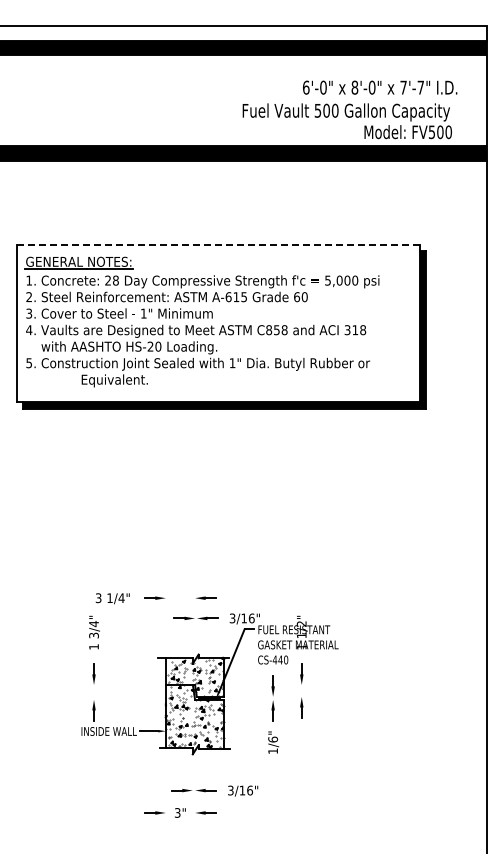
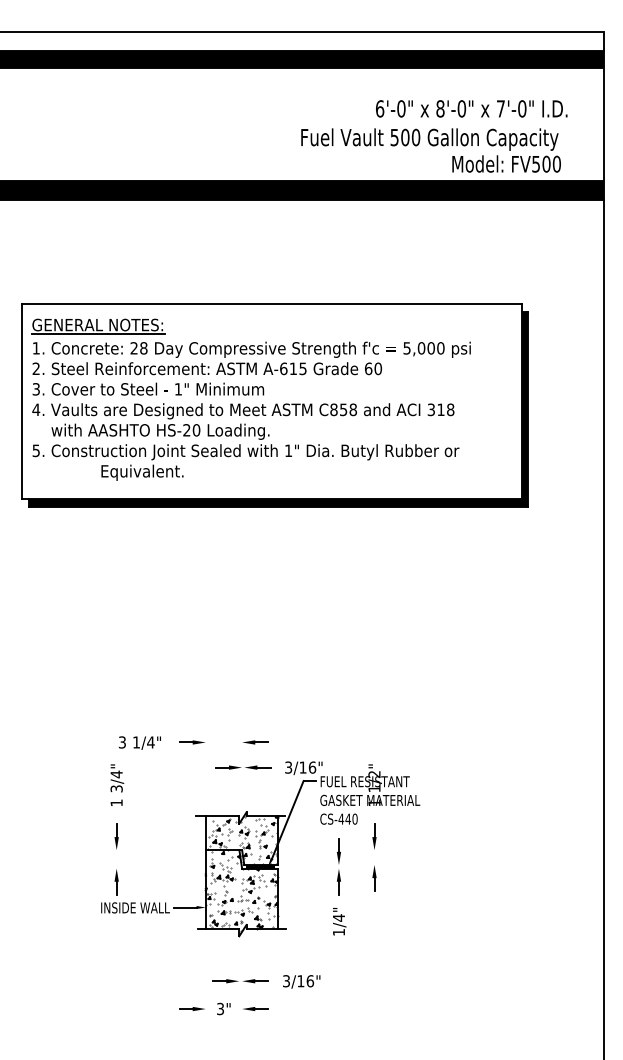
text: (420, 87) -> (521, 108), 7'-7" -> 7'-0"
line: (219, 244) -> (272, 303), dashed -> solid
text: (273, 739) -> (339, 917), 1/6" -> 1/4"

